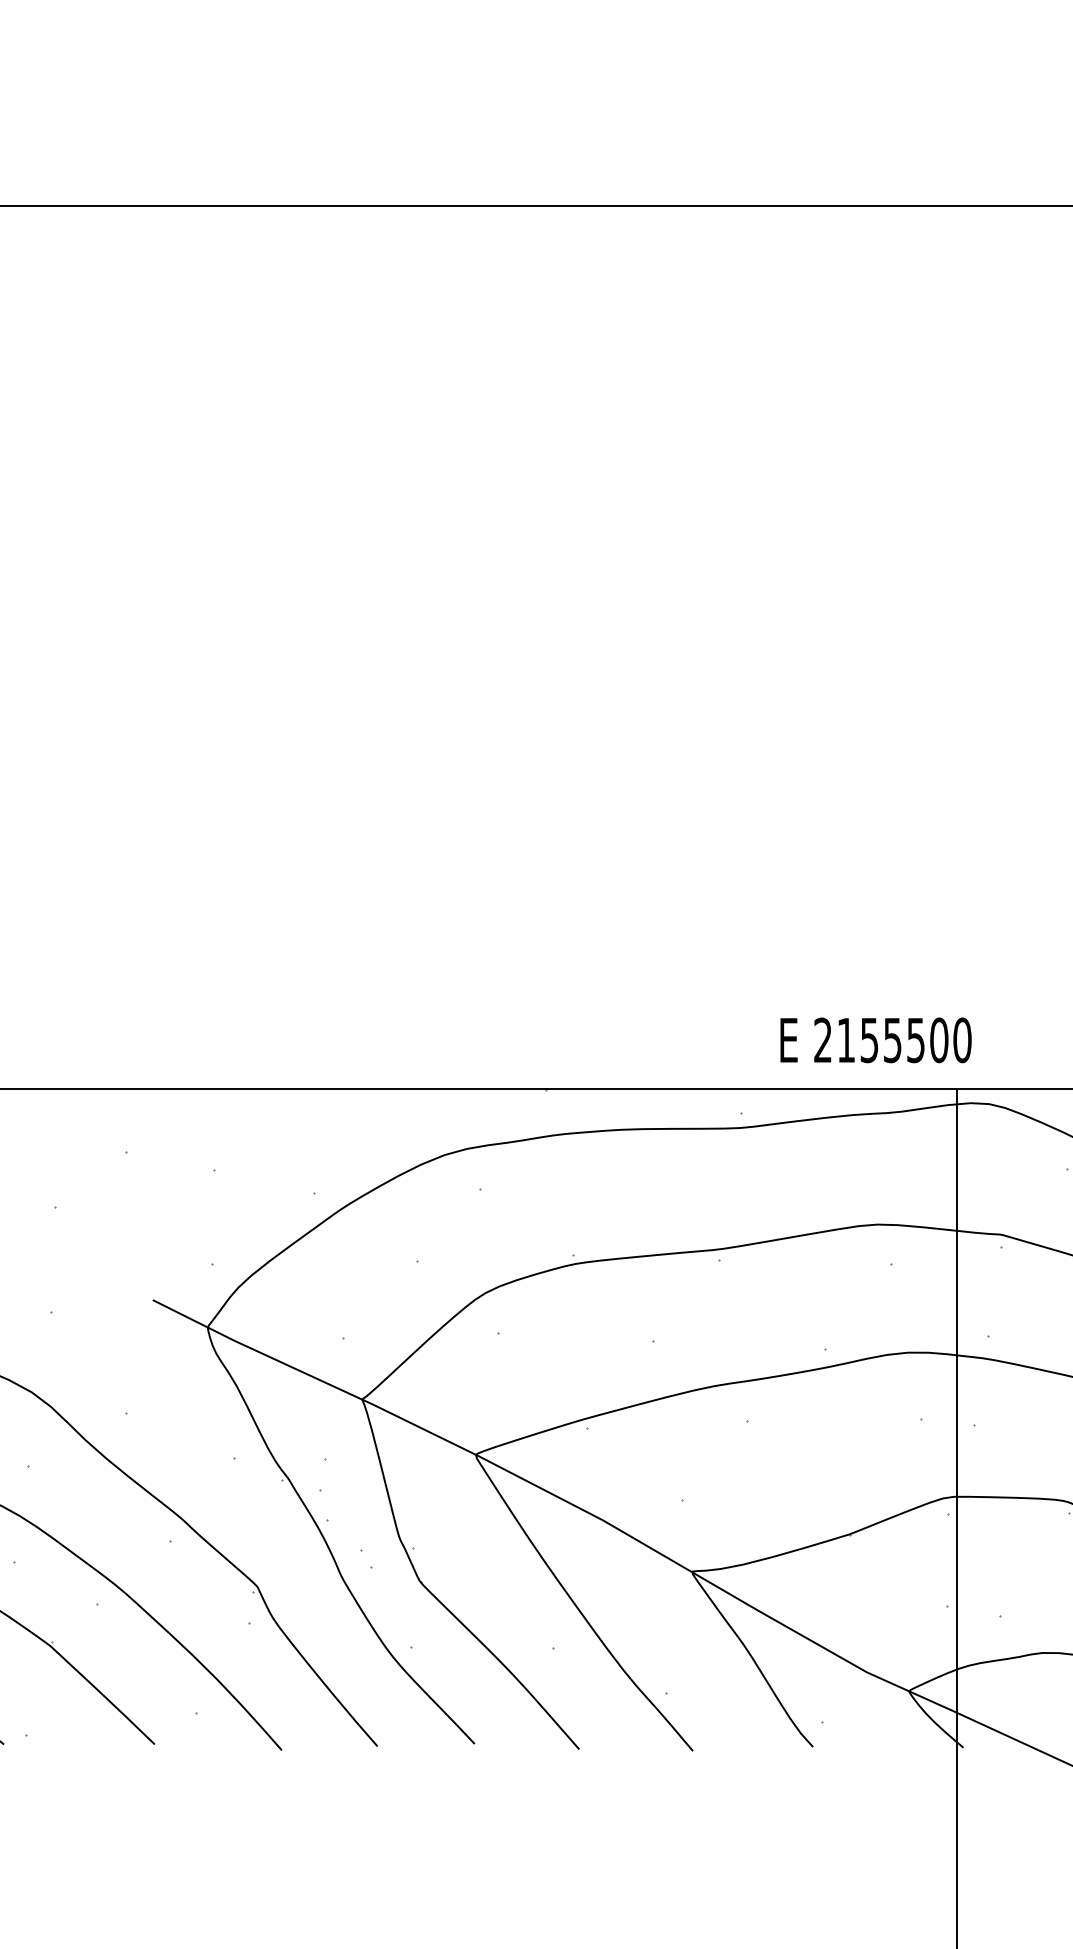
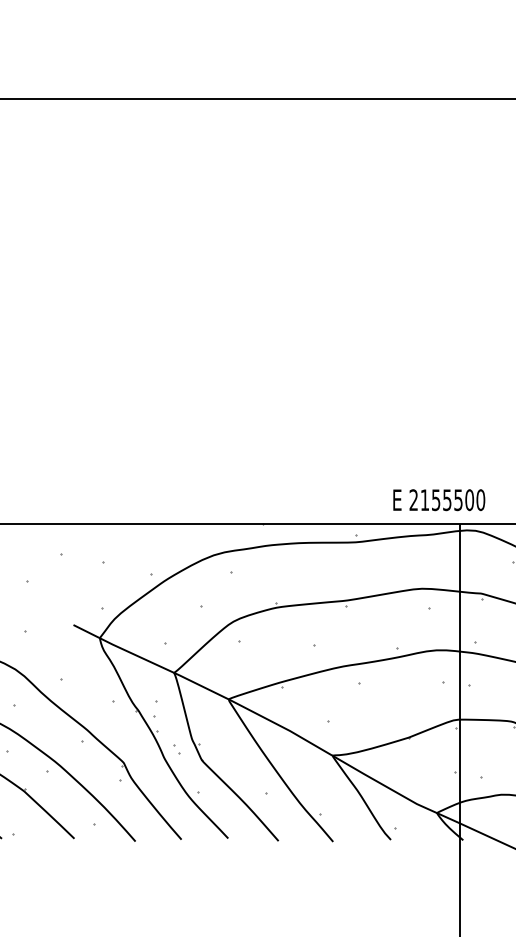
text: (876, 1041) -> (439, 500), moved

